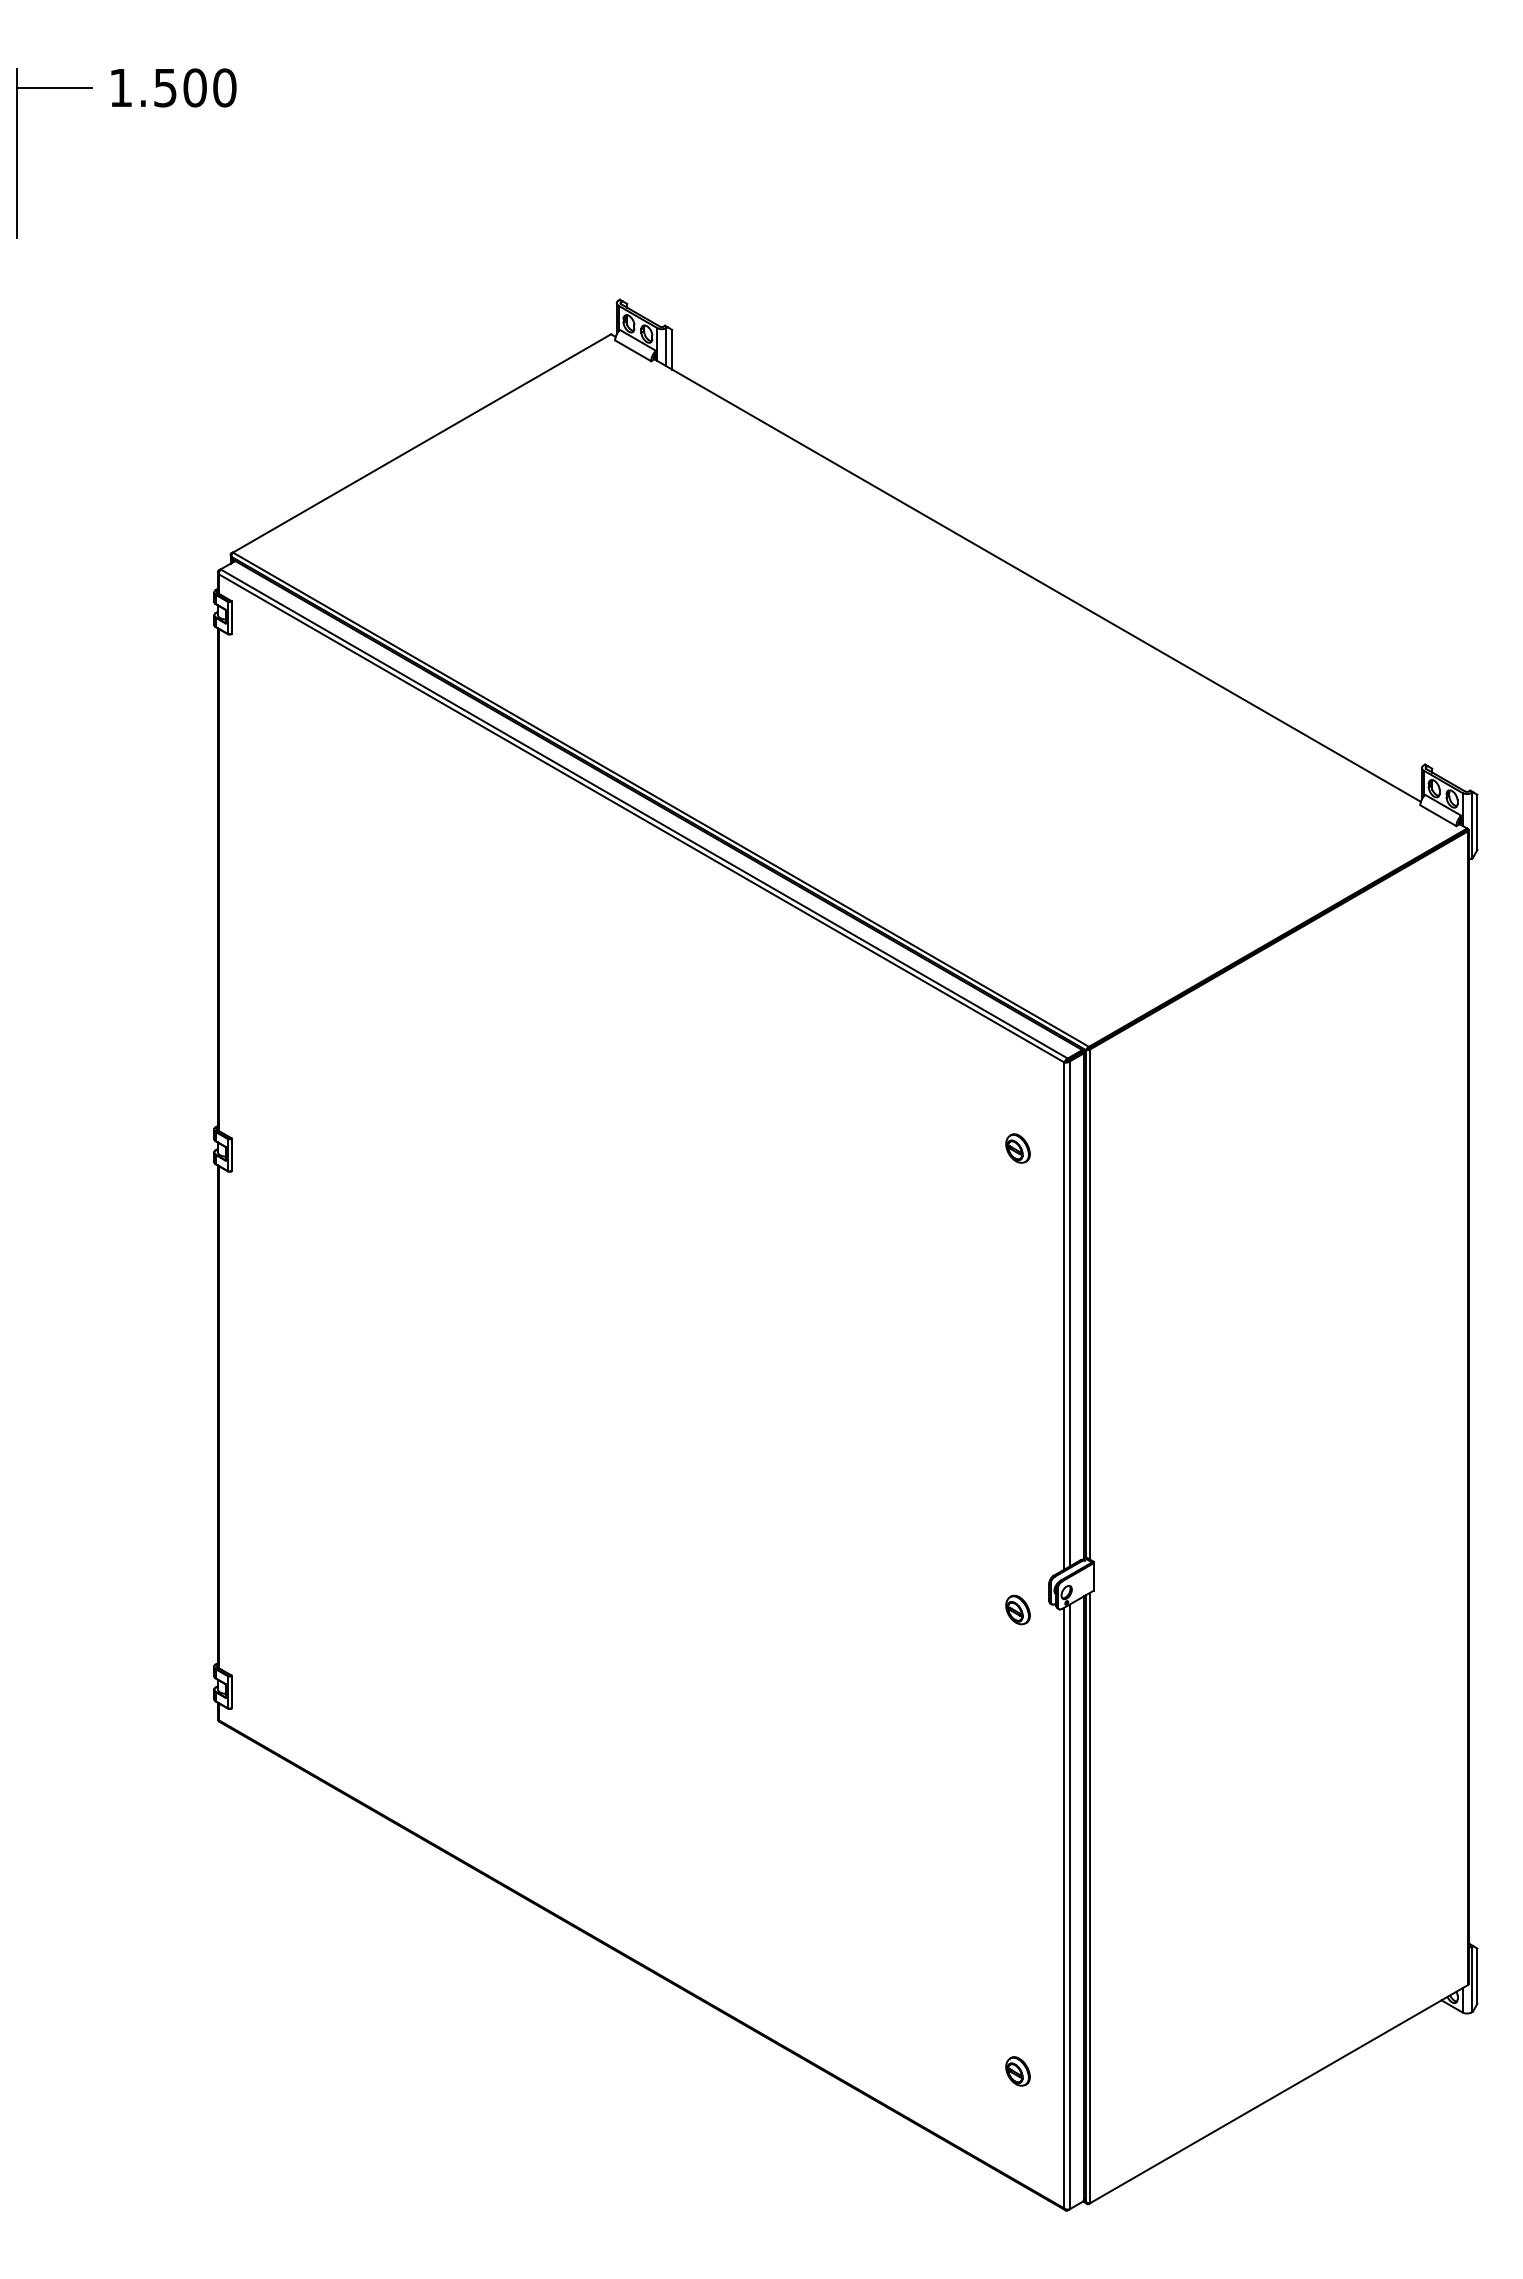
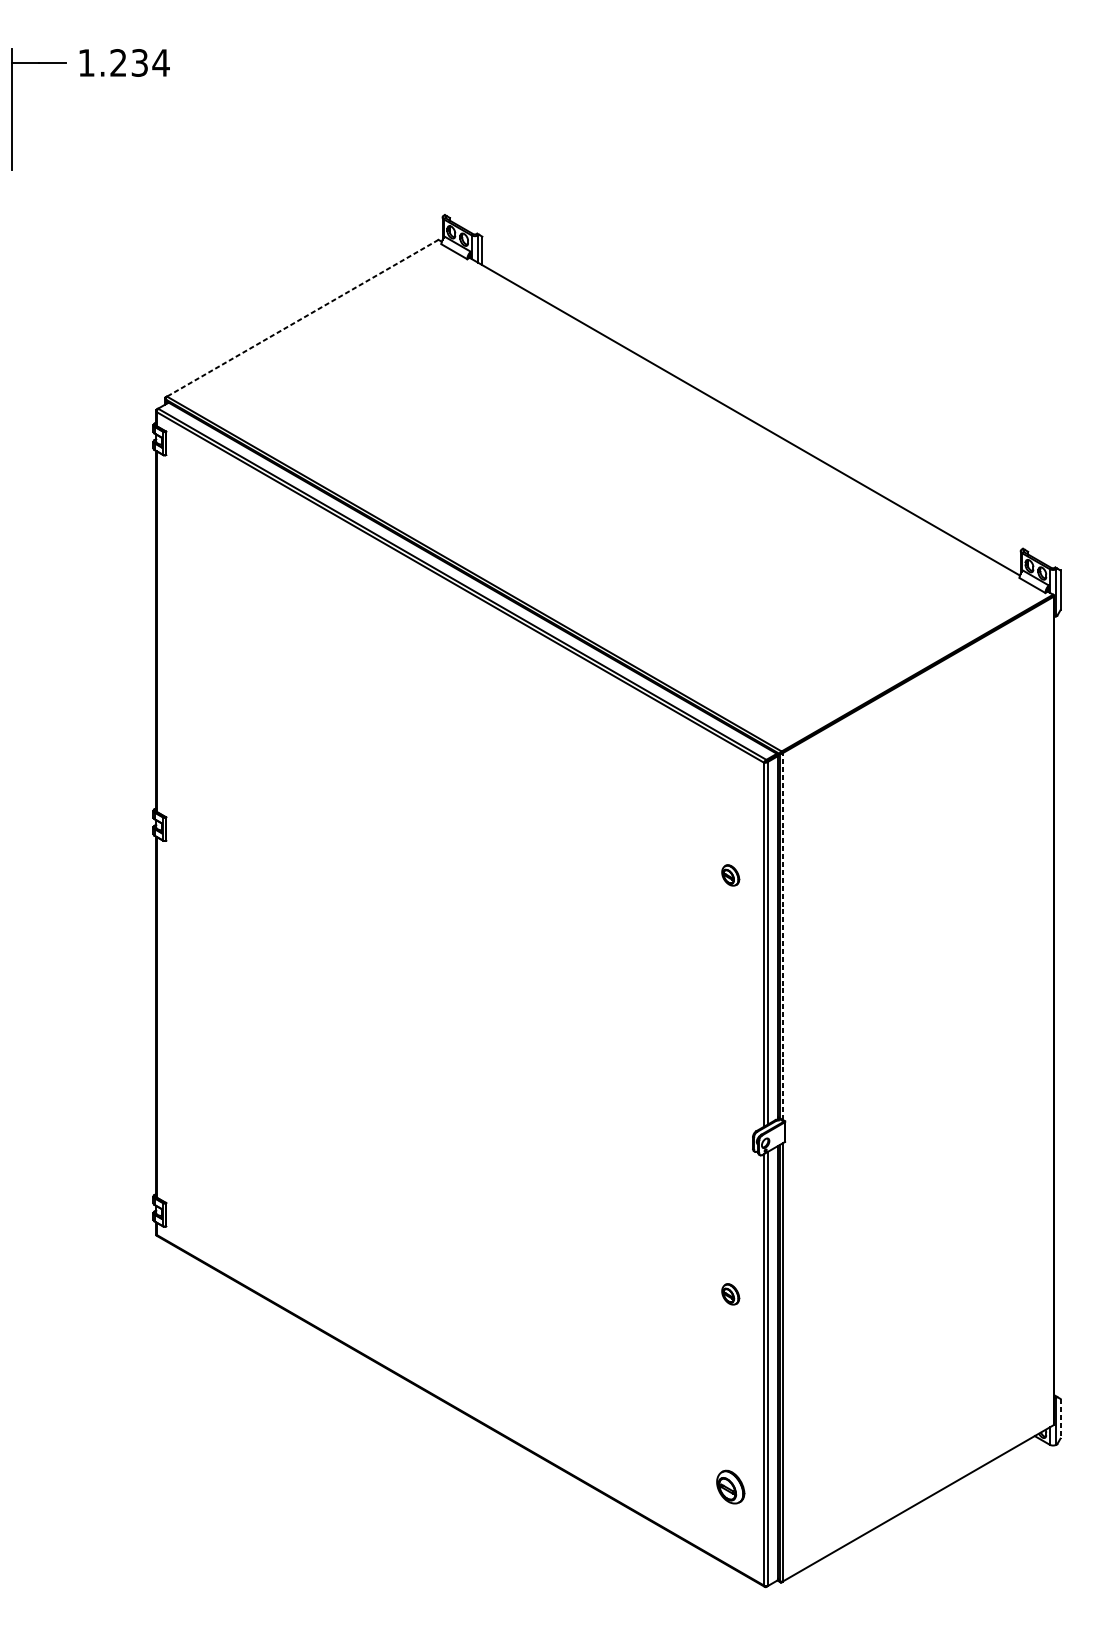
text: (195, 87) -> (140, 62), 1.500 -> 1.234
line: (421, 443) -> (302, 318), solid -> dashed
part: (1017, 1148) -> (730, 875), moved
line: (1090, 1304) -> (782, 936), solid -> dashed
part: (1017, 1609) -> (730, 1294), moved
line: (1477, 1976) -> (1060, 1418), solid -> dashed
part: (1017, 2071) -> (730, 1487), size x1.6

